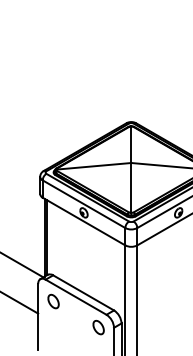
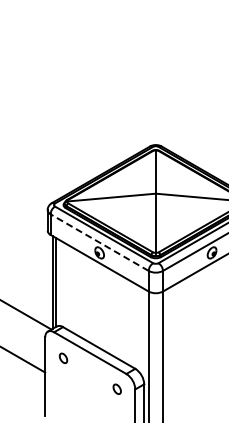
line: (83, 204) -> (99, 242), solid -> dashed
part: (53, 301) -> (63, 358), size x0.6
part: (99, 327) -> (117, 389), size x0.6

